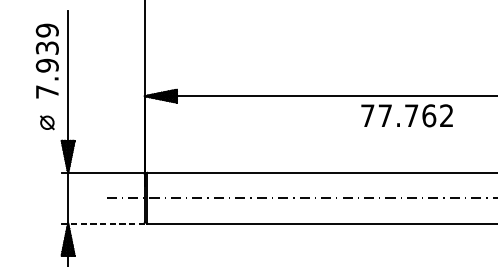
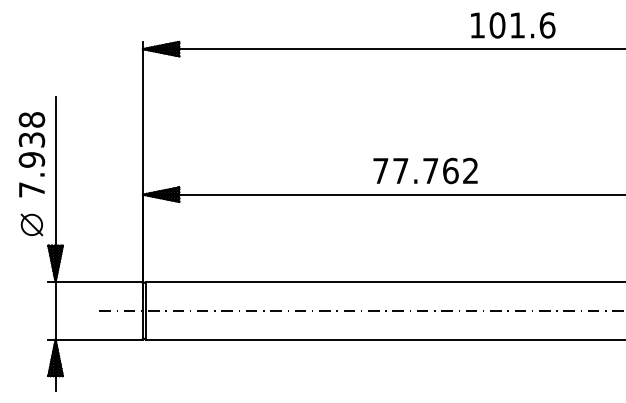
text: (47, 30) -> (32, 119), 7.939 -> 7.938
text: (407, 115) -> (425, 170), moved
part: (46, 122) -> (31, 224), size x1.43
line: (106, 223) -> (99, 339), dashed -> solid

